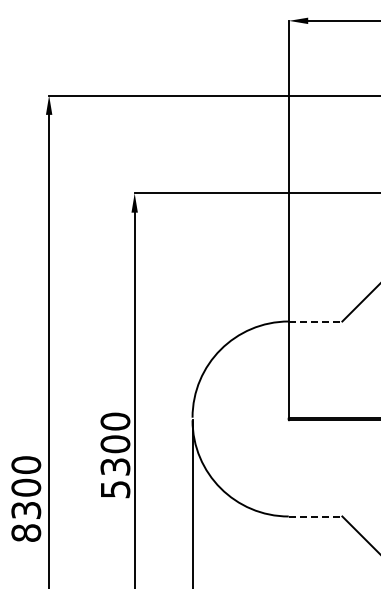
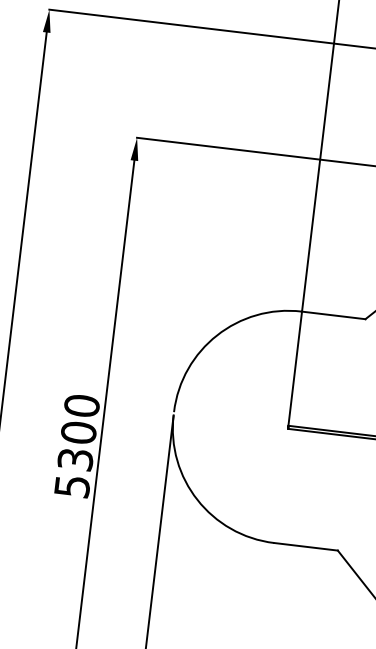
line: (315, 321) -> (333, 315), dashed -> solid
line: (315, 516) -> (305, 546), dashed -> solid

